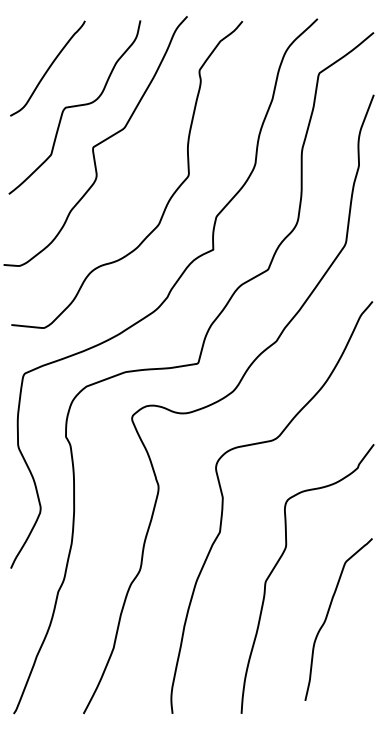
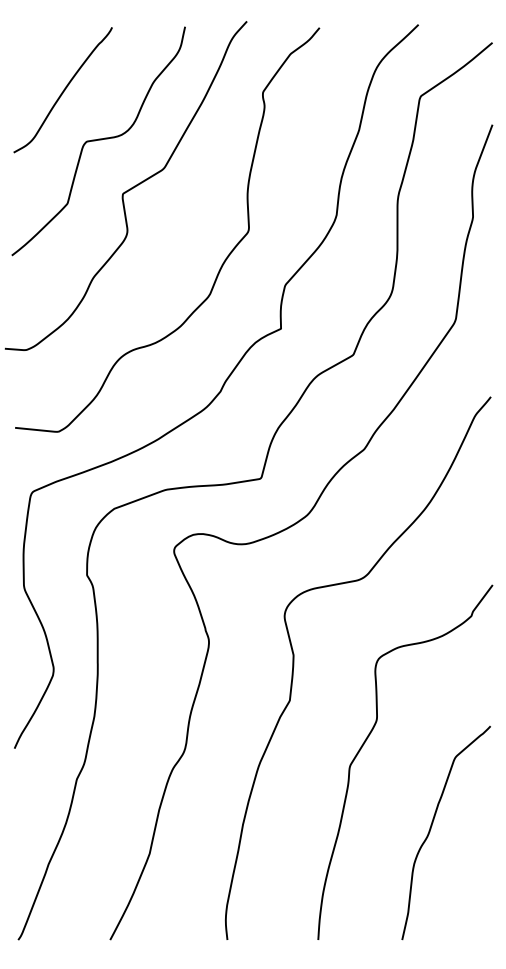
curve: (328, 614) -> (432, 826), moved

